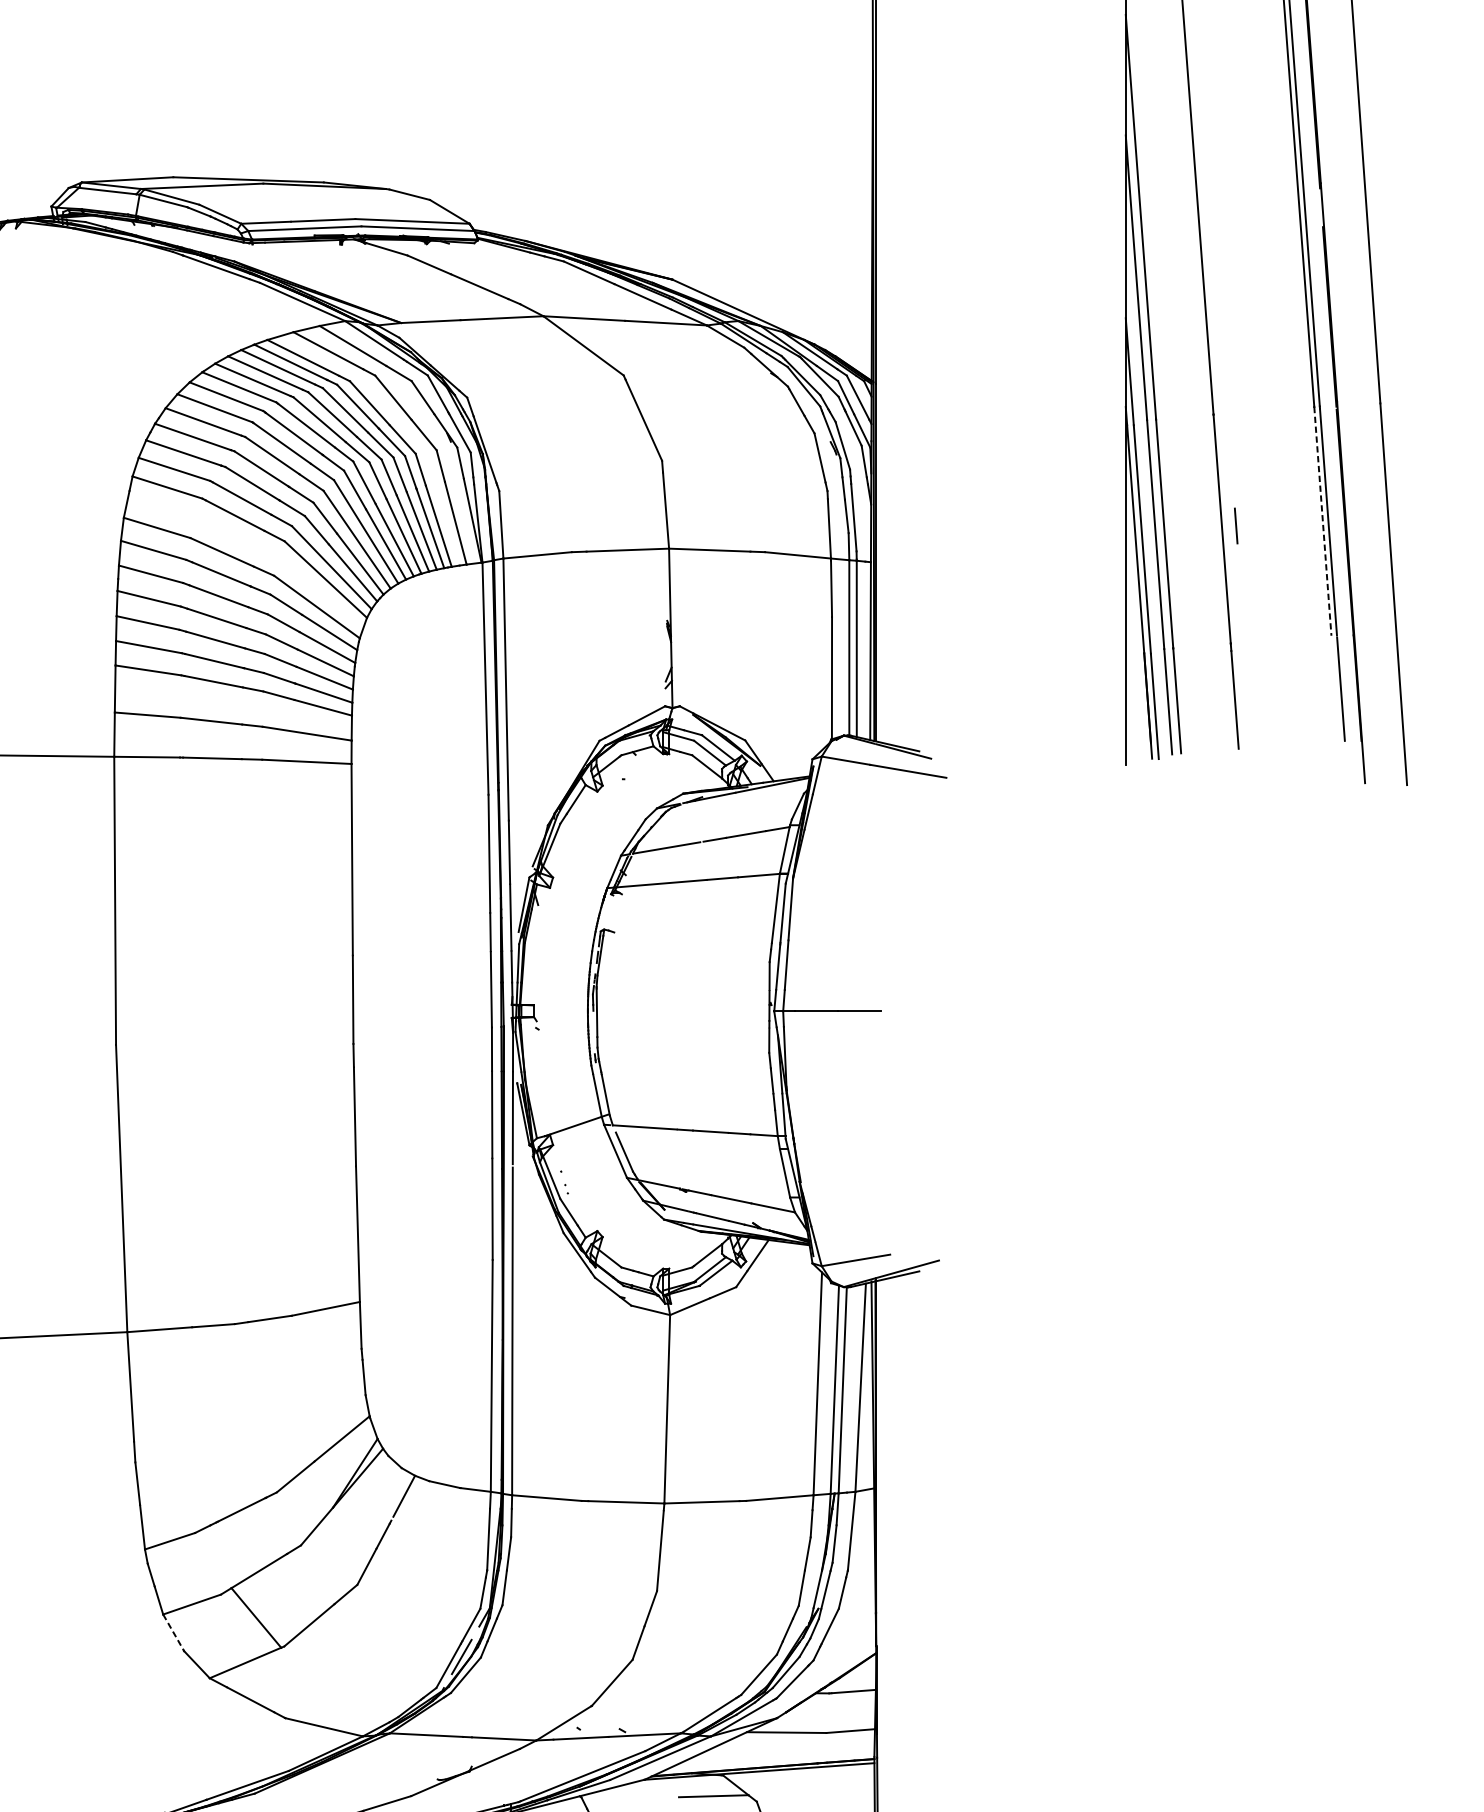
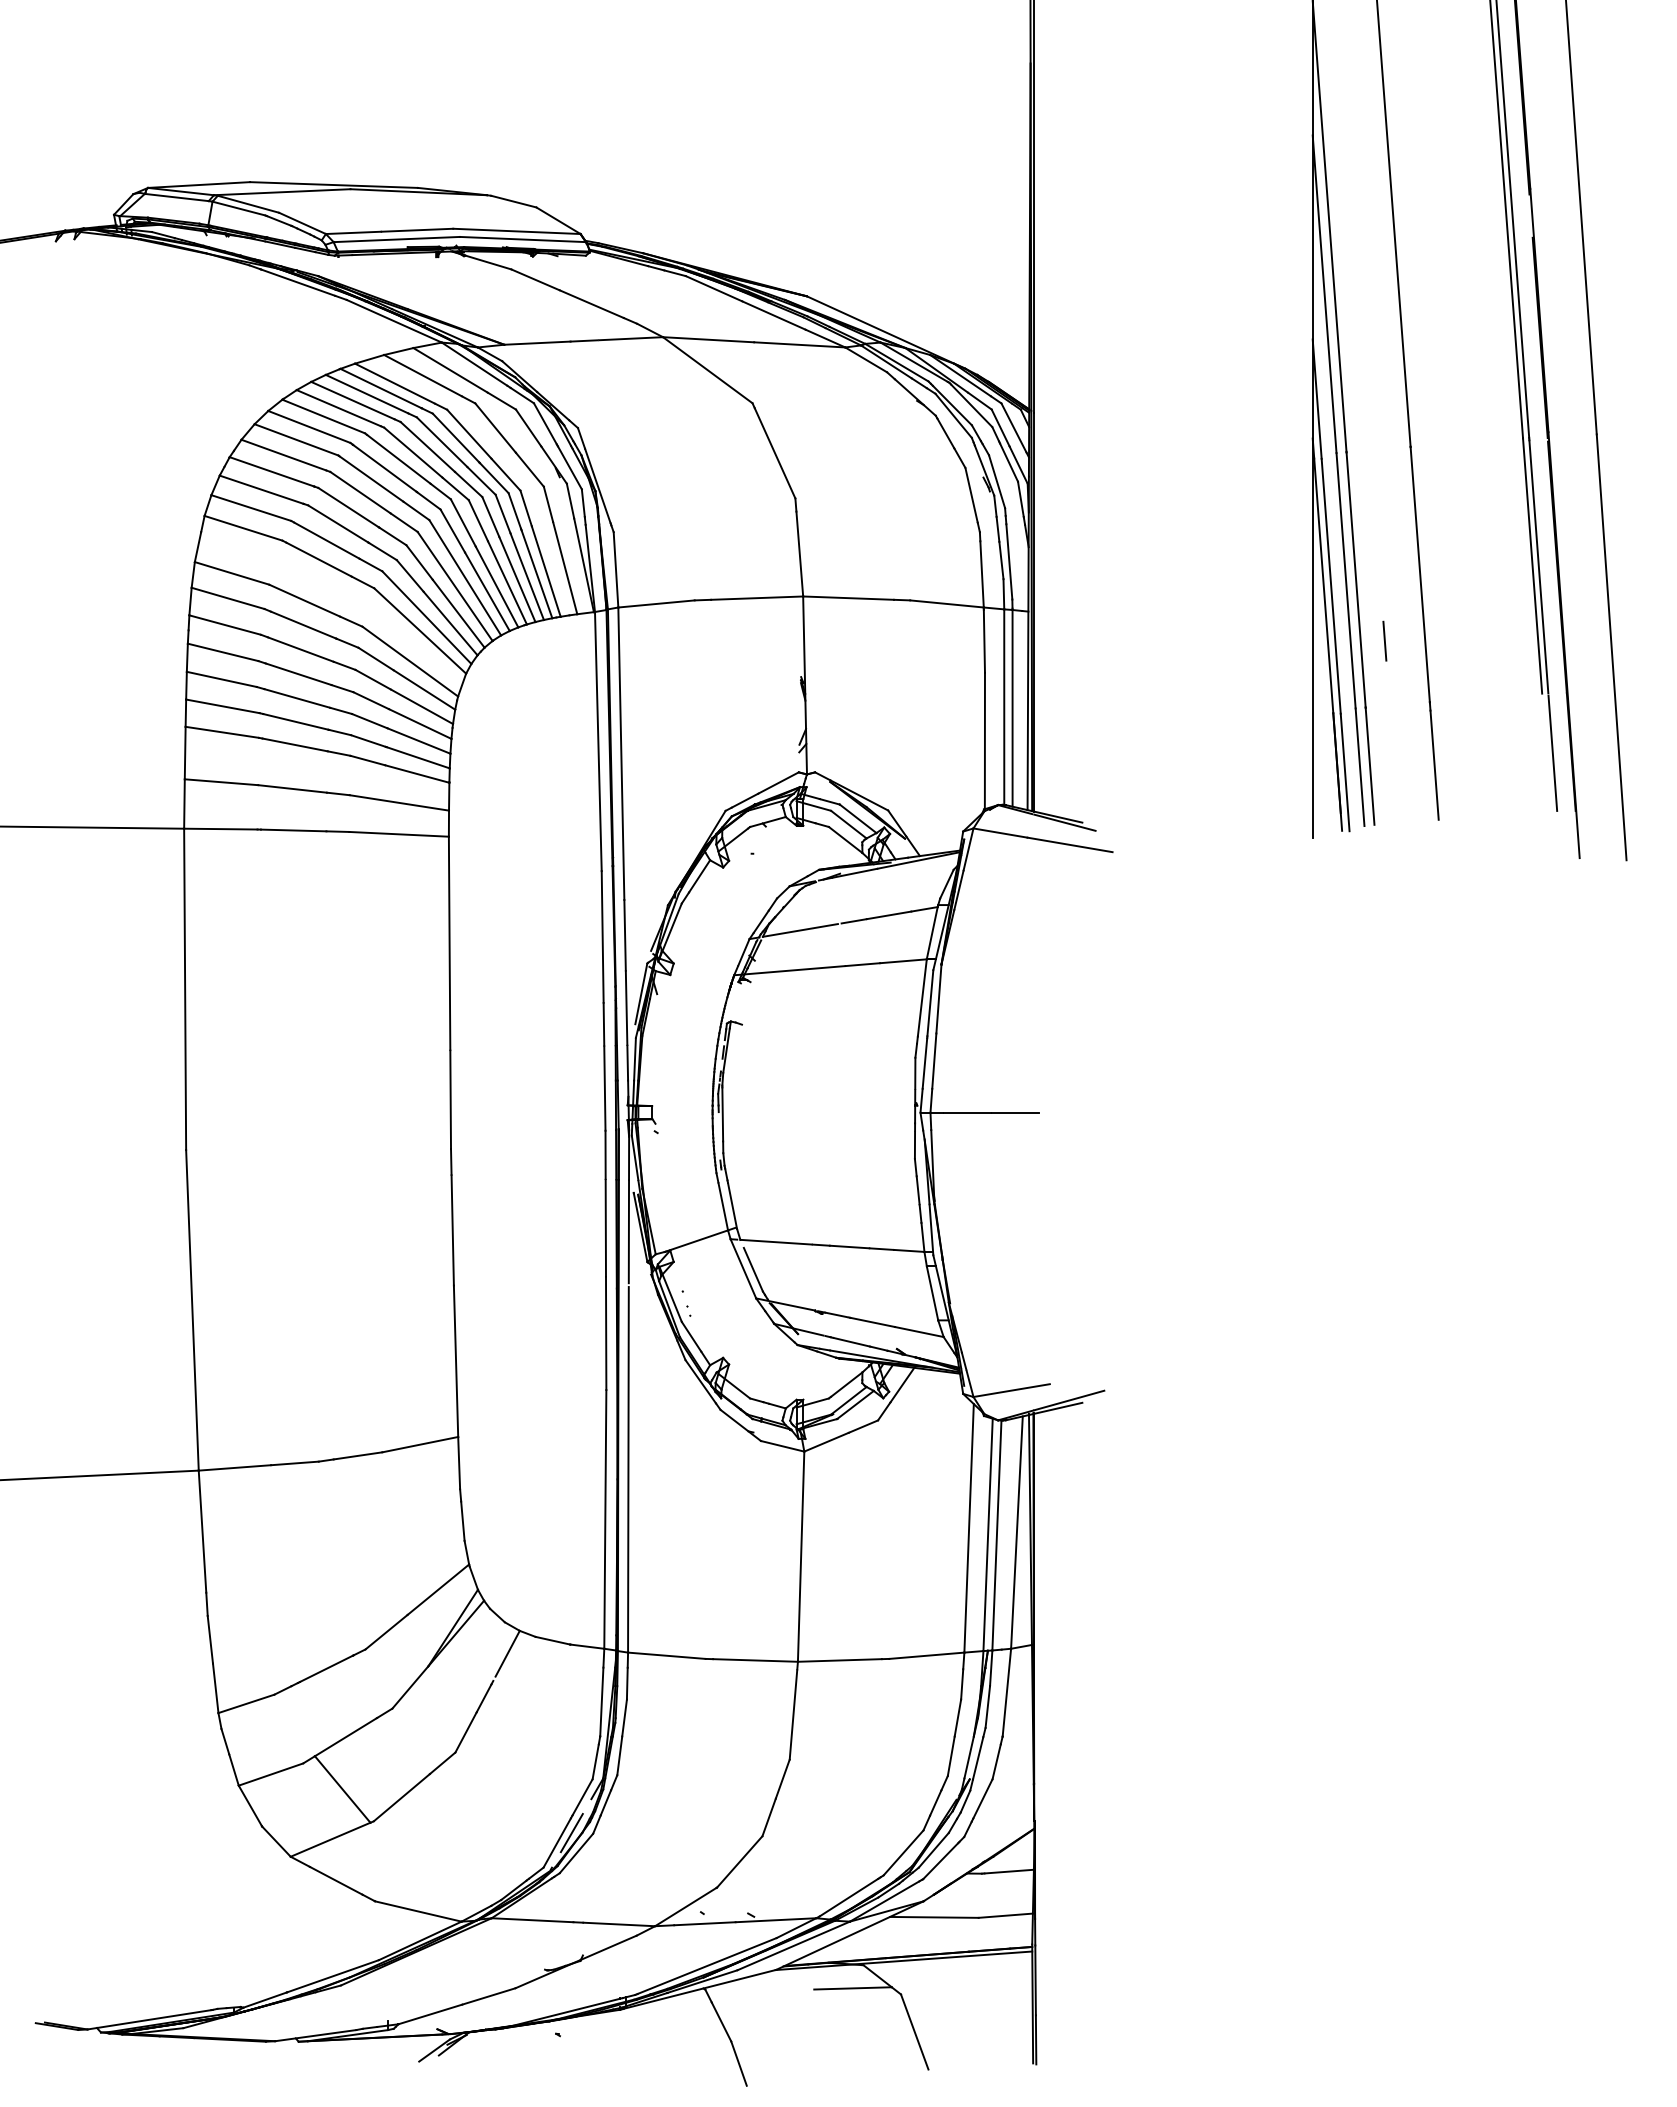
line: (1322, 521) -> (1532, 566), dashed -> solid
line: (1235, 525) -> (1384, 640), moved
line: (173, 1633) -> (250, 1806), dashed -> solid

